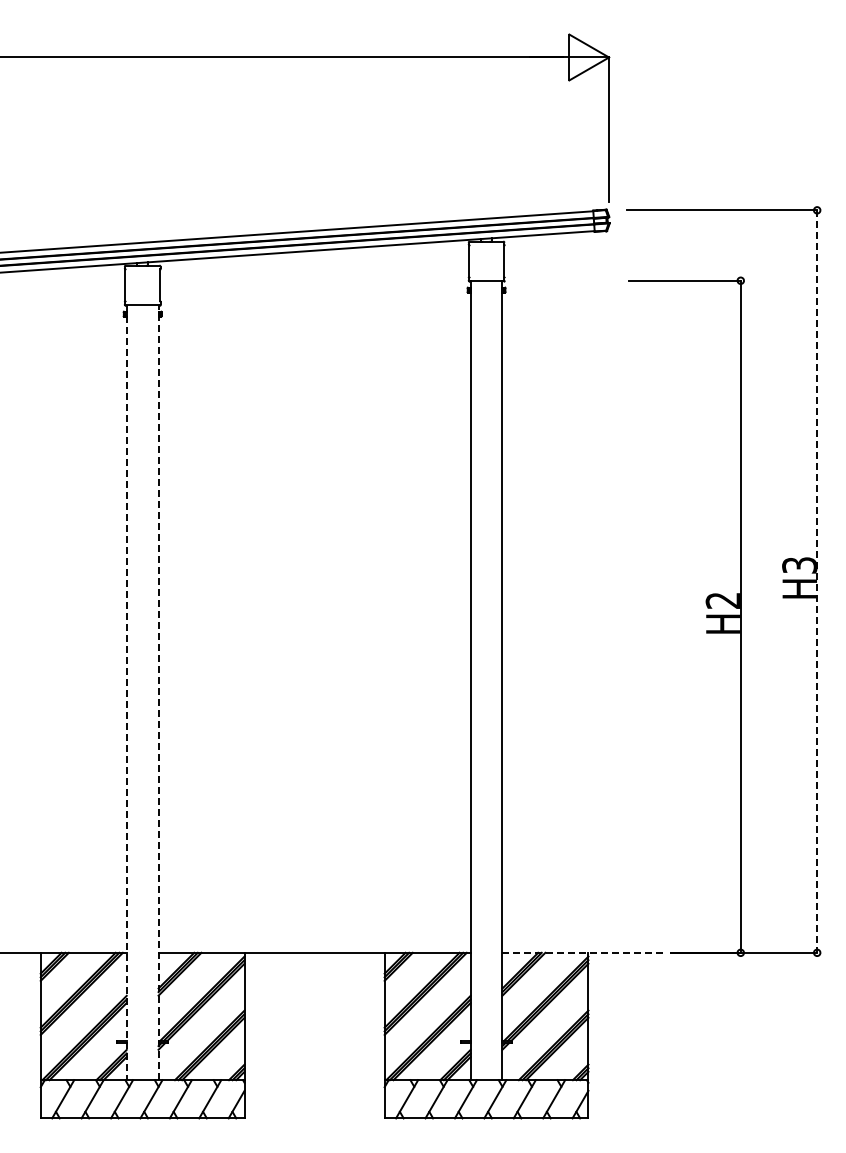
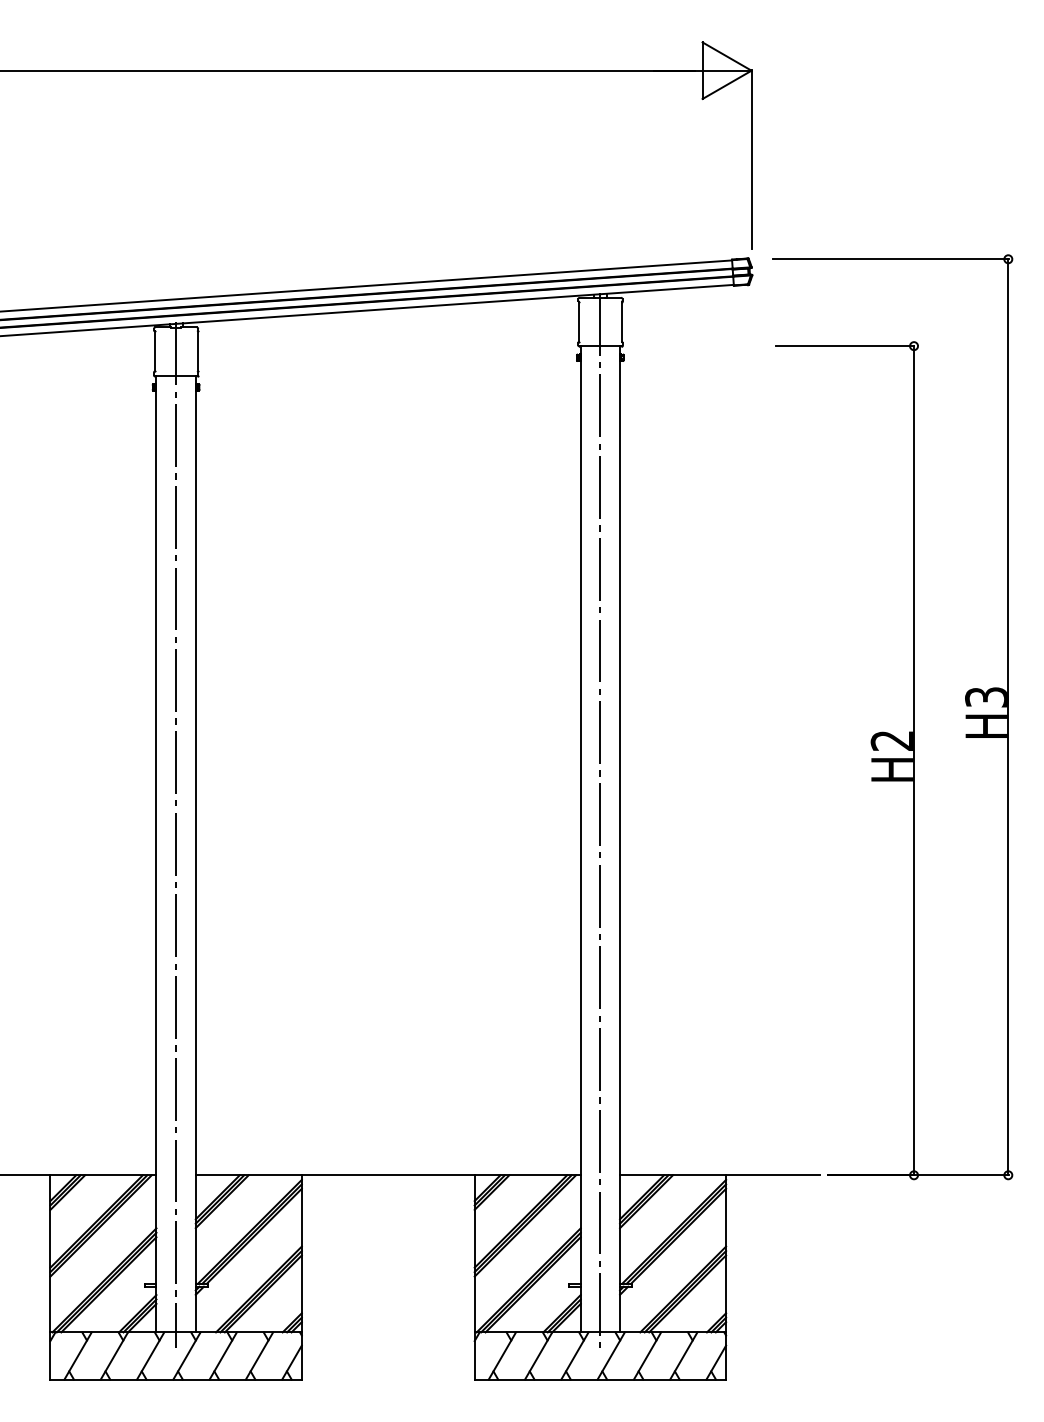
line: (817, 582) -> (1008, 718), dashed -> solid
line: (486, 665) -> (600, 820), added
line: (142, 677) -> (175, 835), added
line: (126, 692) -> (156, 854), dashed -> solid
line: (158, 692) -> (195, 854), dashed -> solid
line: (583, 952) -> (720, 1174), dashed -> solid

